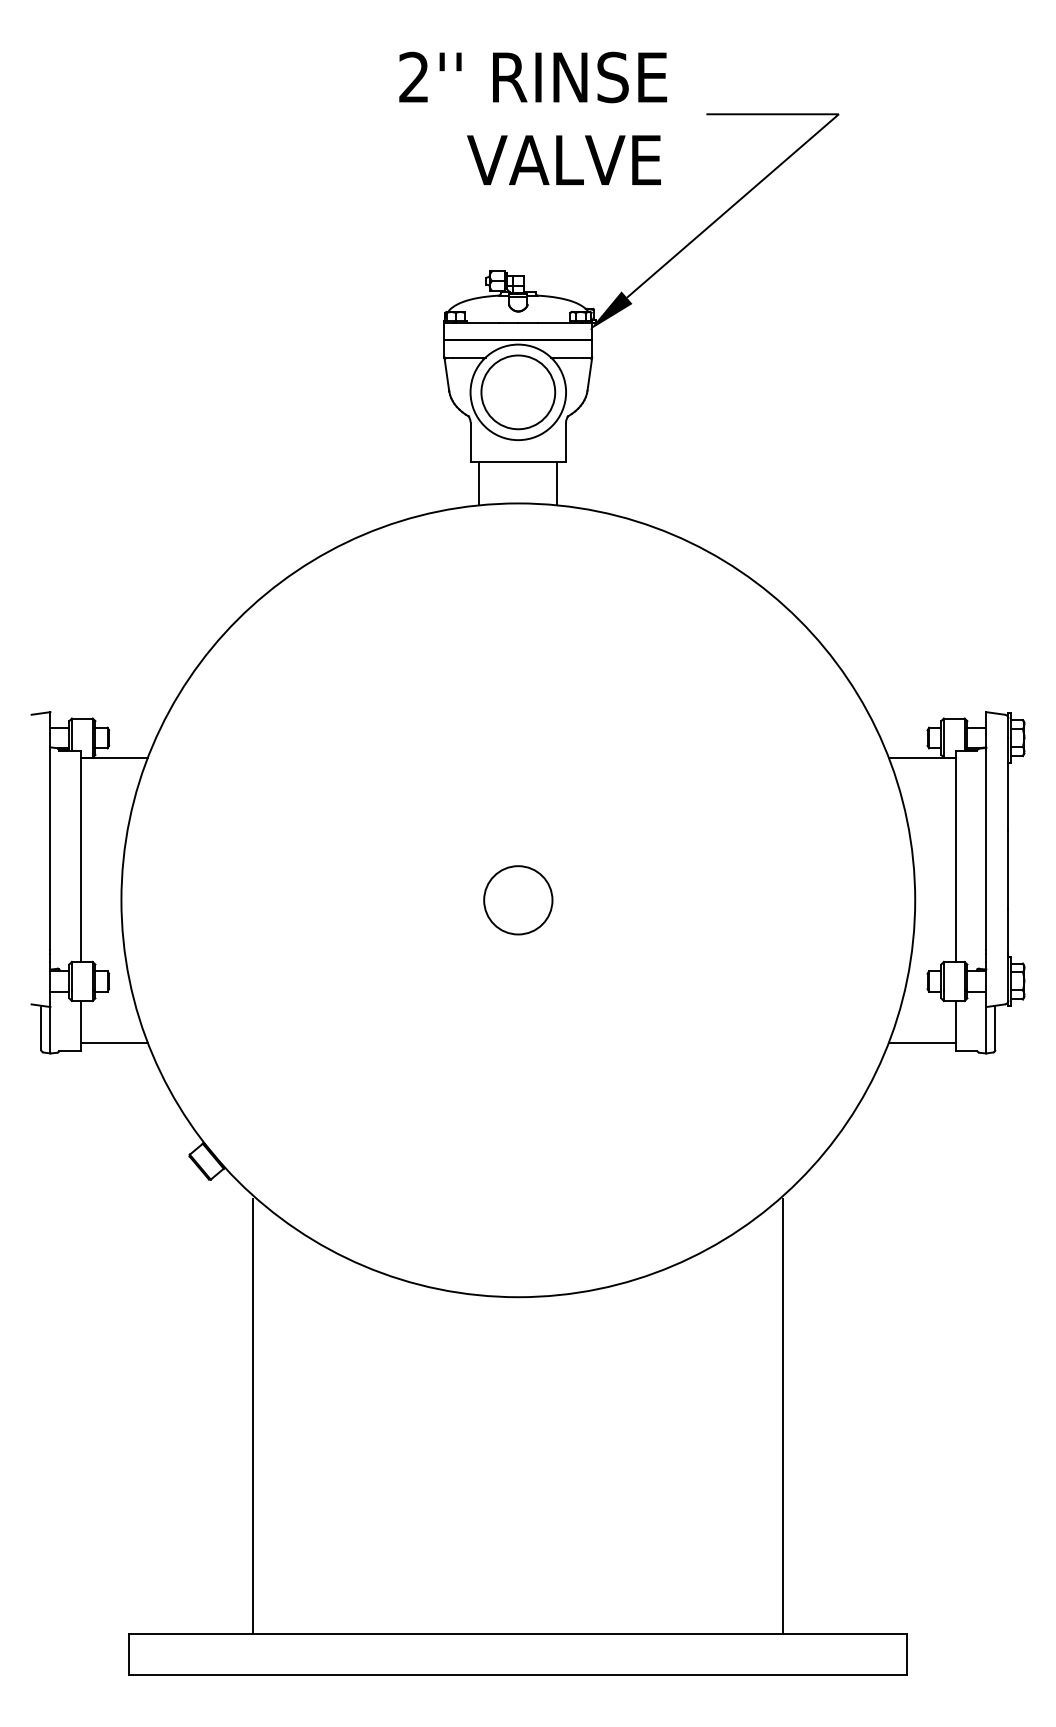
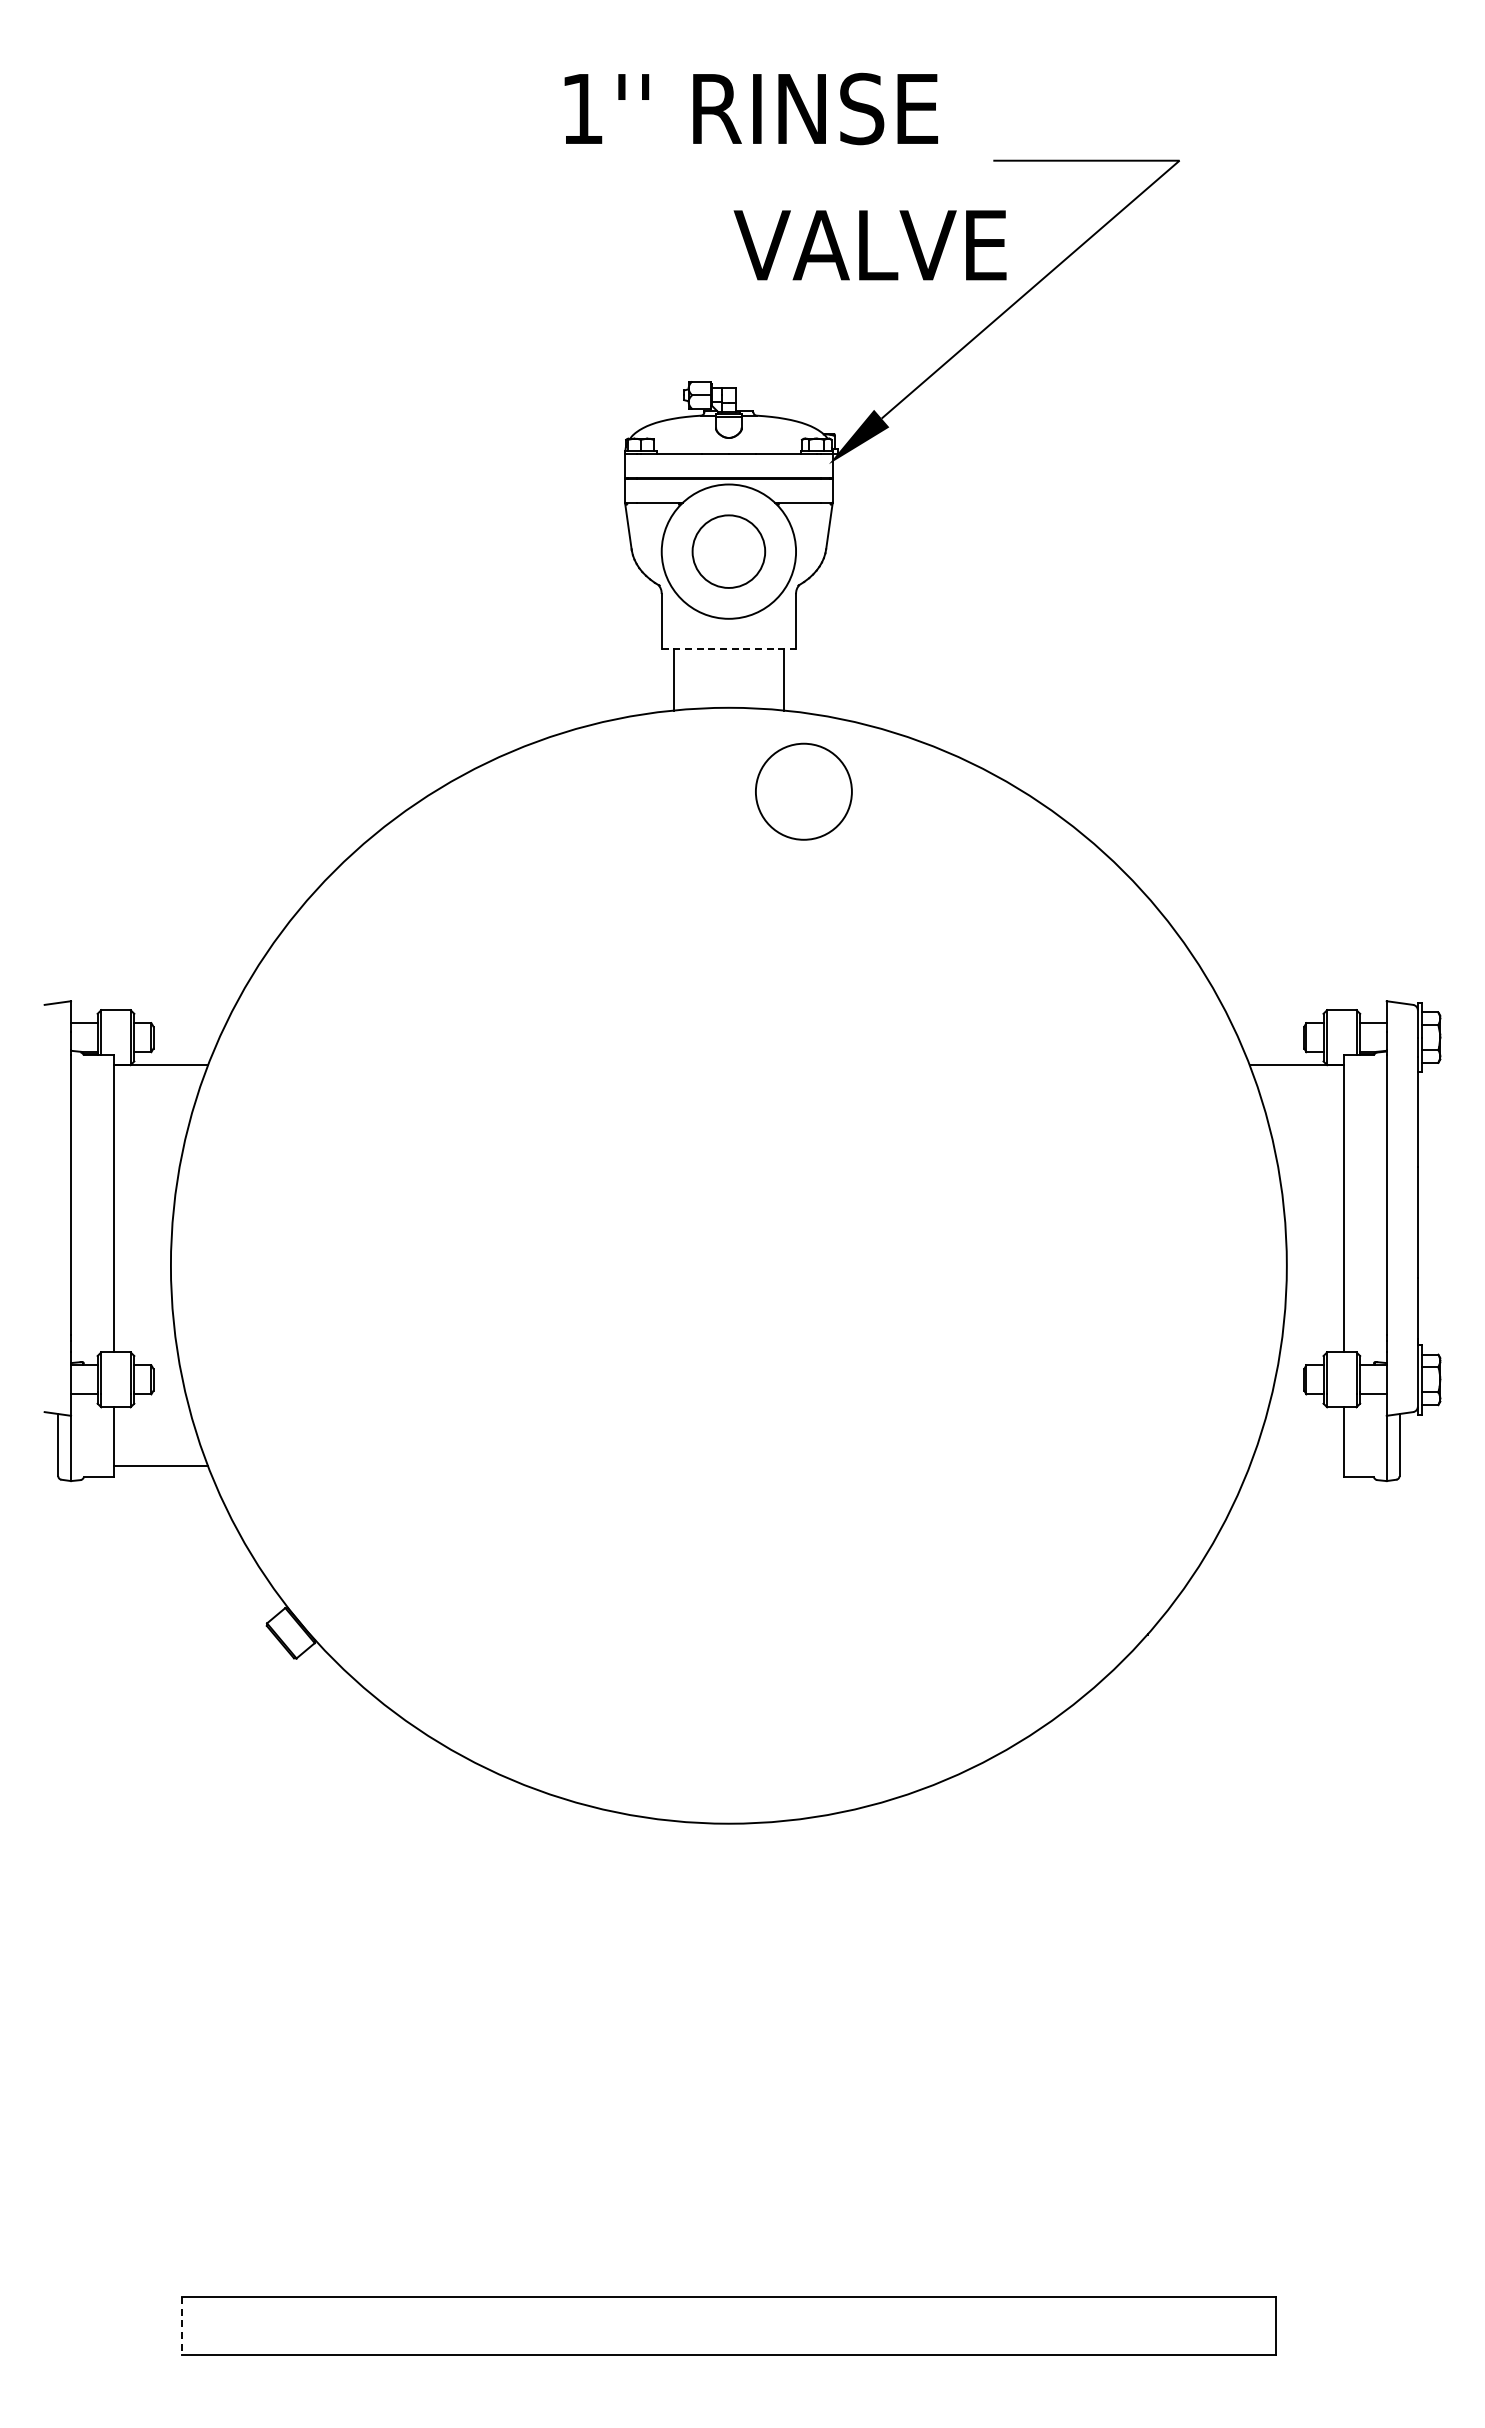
text: (413, 76) -> (581, 107), 2'' -> 1''
text: (563, 160) -> (869, 245), moved
circle: (518, 392) -> (728, 551), size x0.7
line: (518, 461) -> (729, 649), solid -> dashed
circle: (518, 900) -> (803, 791), moved
line: (922, 1043) -> (1296, 1466), removed
line: (253, 1415) -> (356, 1990), removed
line: (783, 1416) -> (1101, 1991), removed
line: (129, 1654) -> (182, 2326), solid -> dashed

